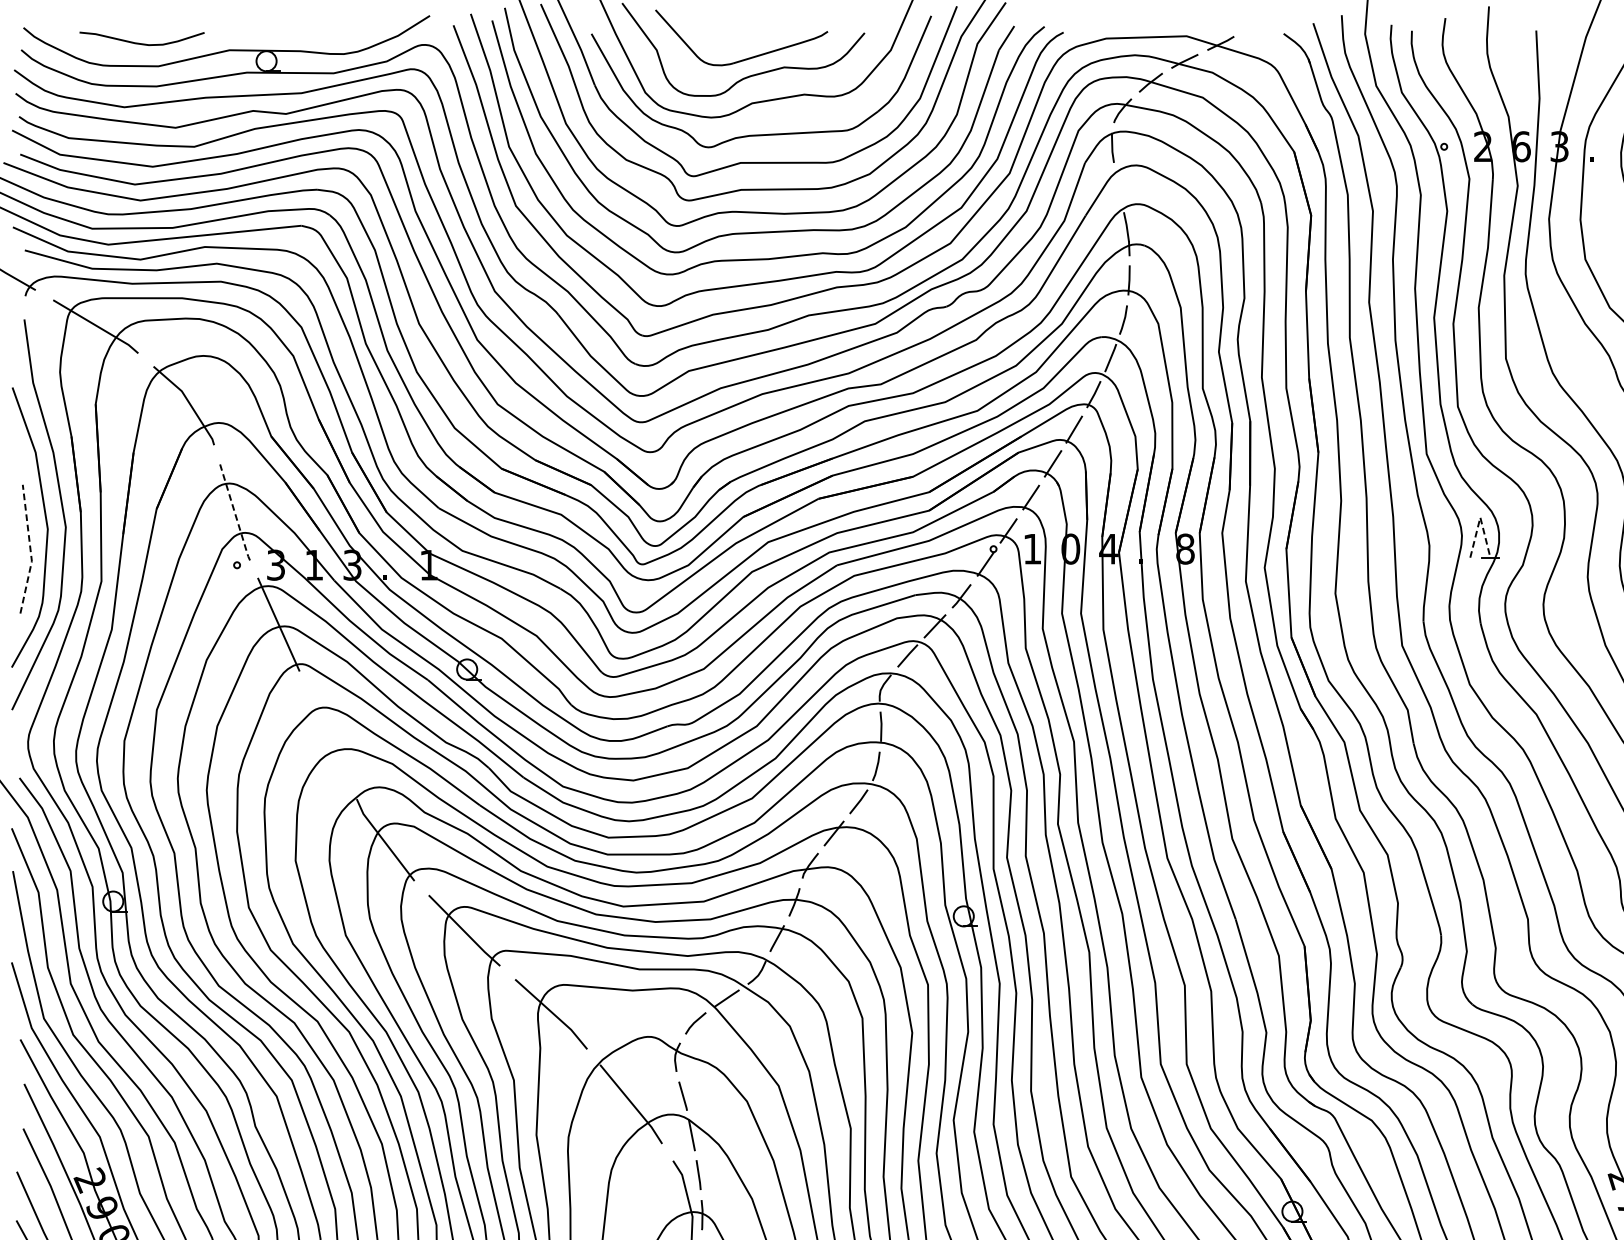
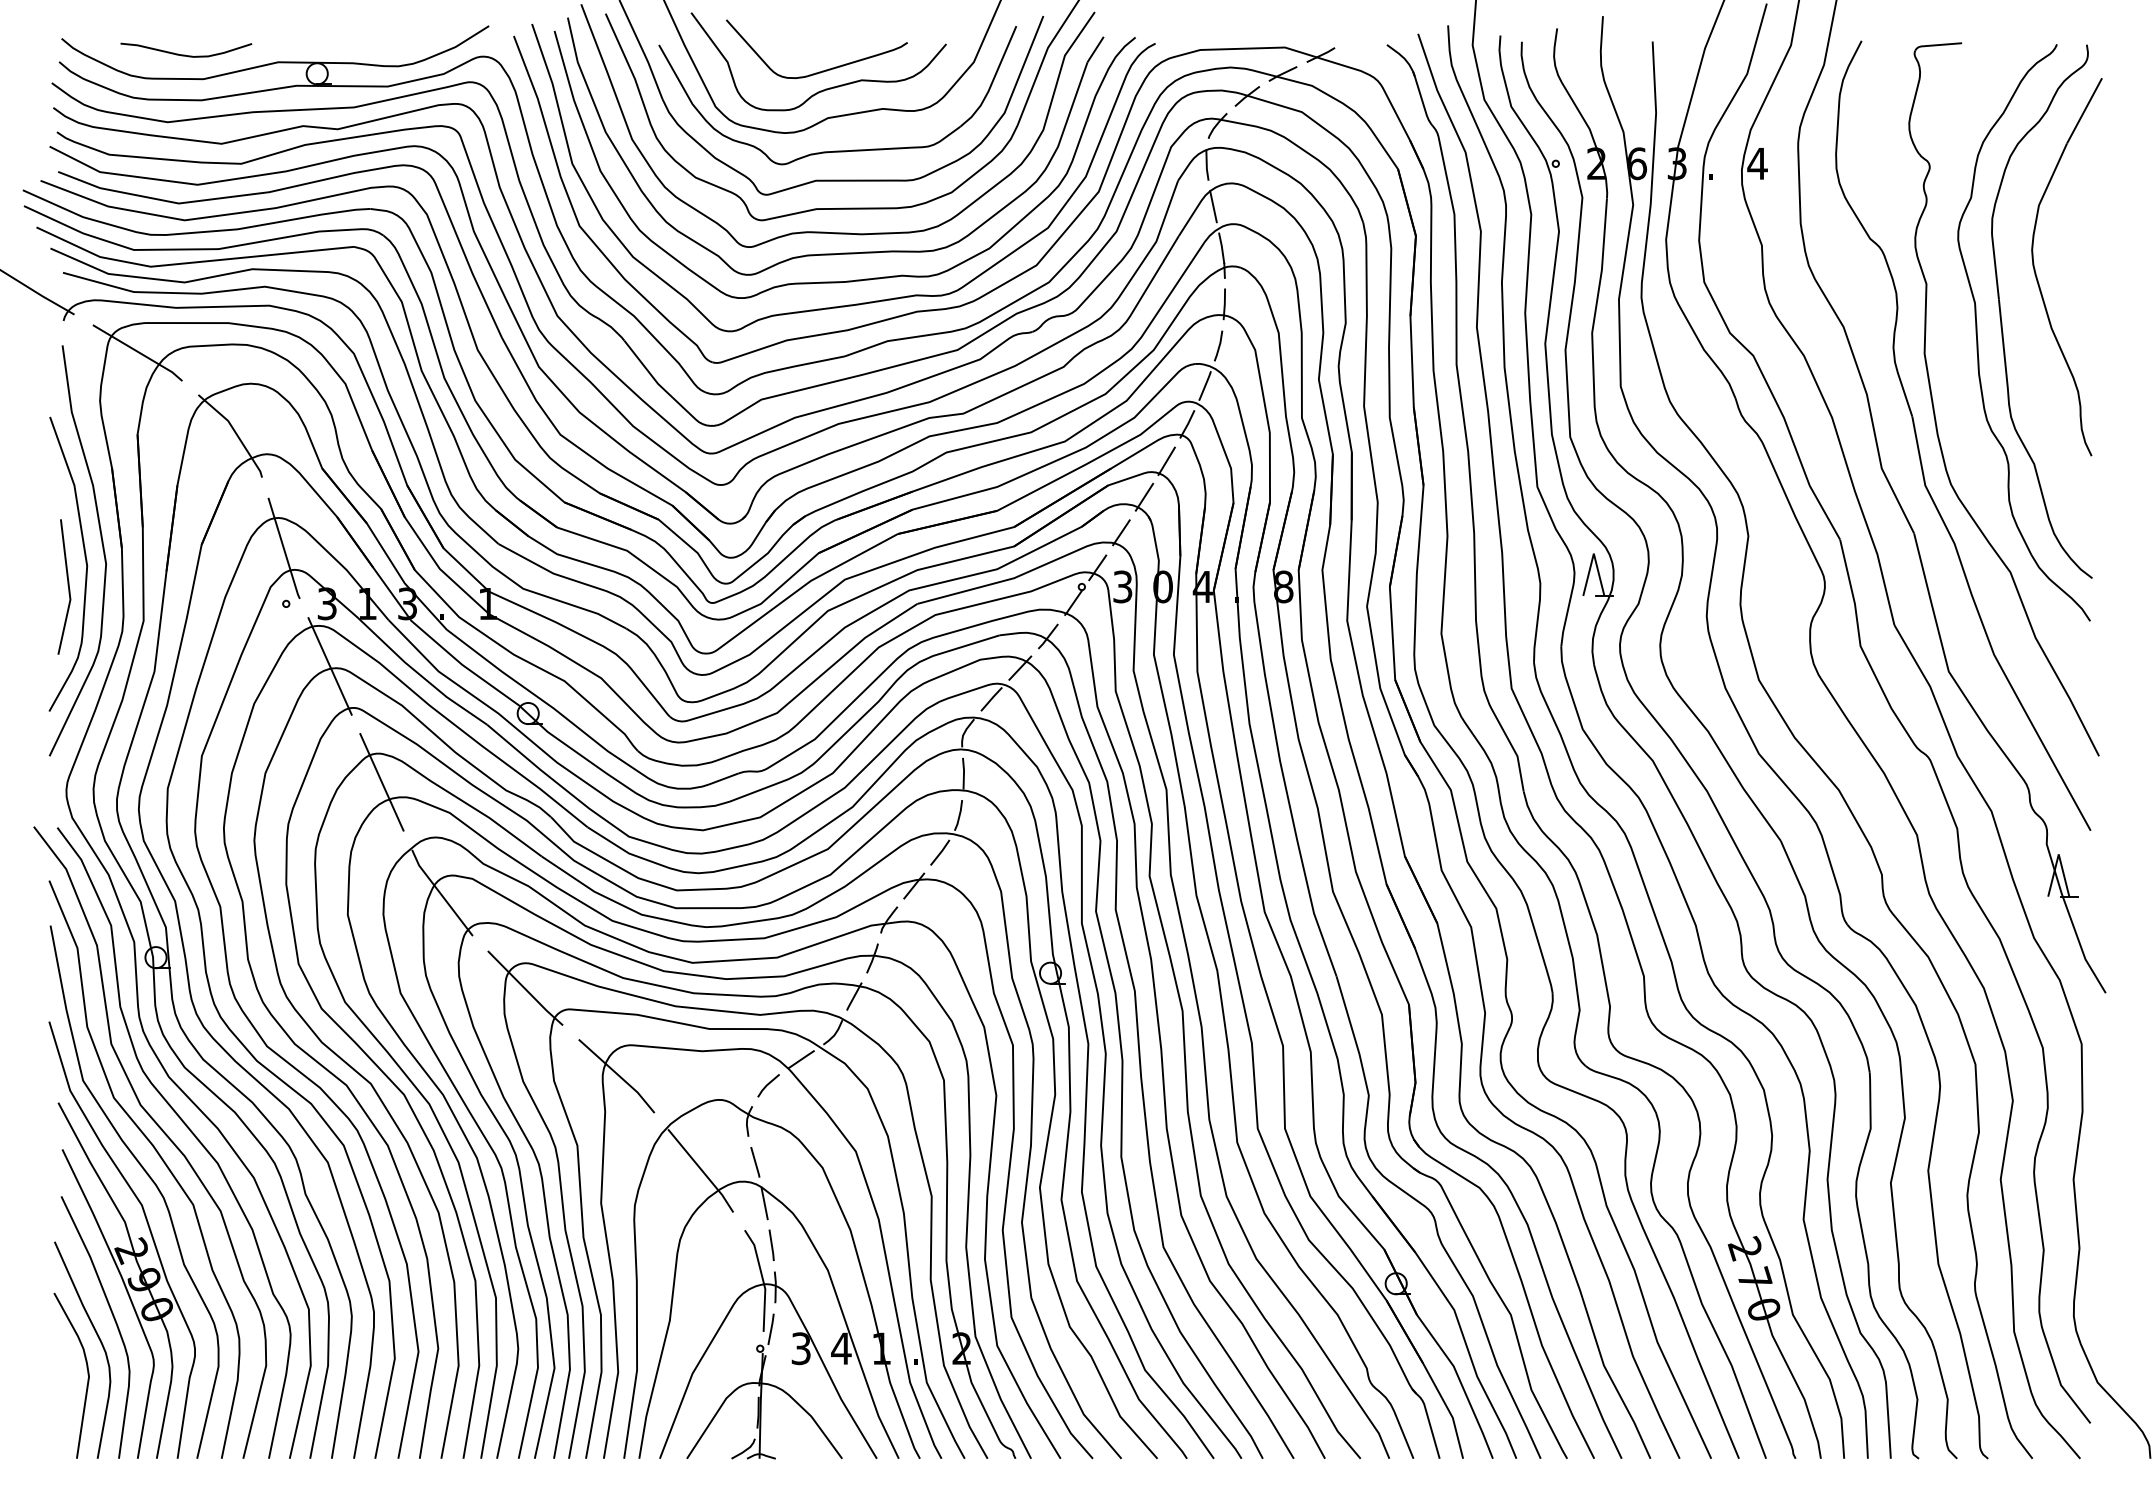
line: (1118, 187) -> (1213, 206), added
line: (235, 513) -> (284, 549), dashed -> solid
line: (1480, 517) -> (1593, 553), dashed -> solid
text: (1032, 548) -> (1122, 586), 1 -> 3
line: (31, 549) -> (69, 587), dashed -> solid
line: (327, 735) -> (381, 782), added

